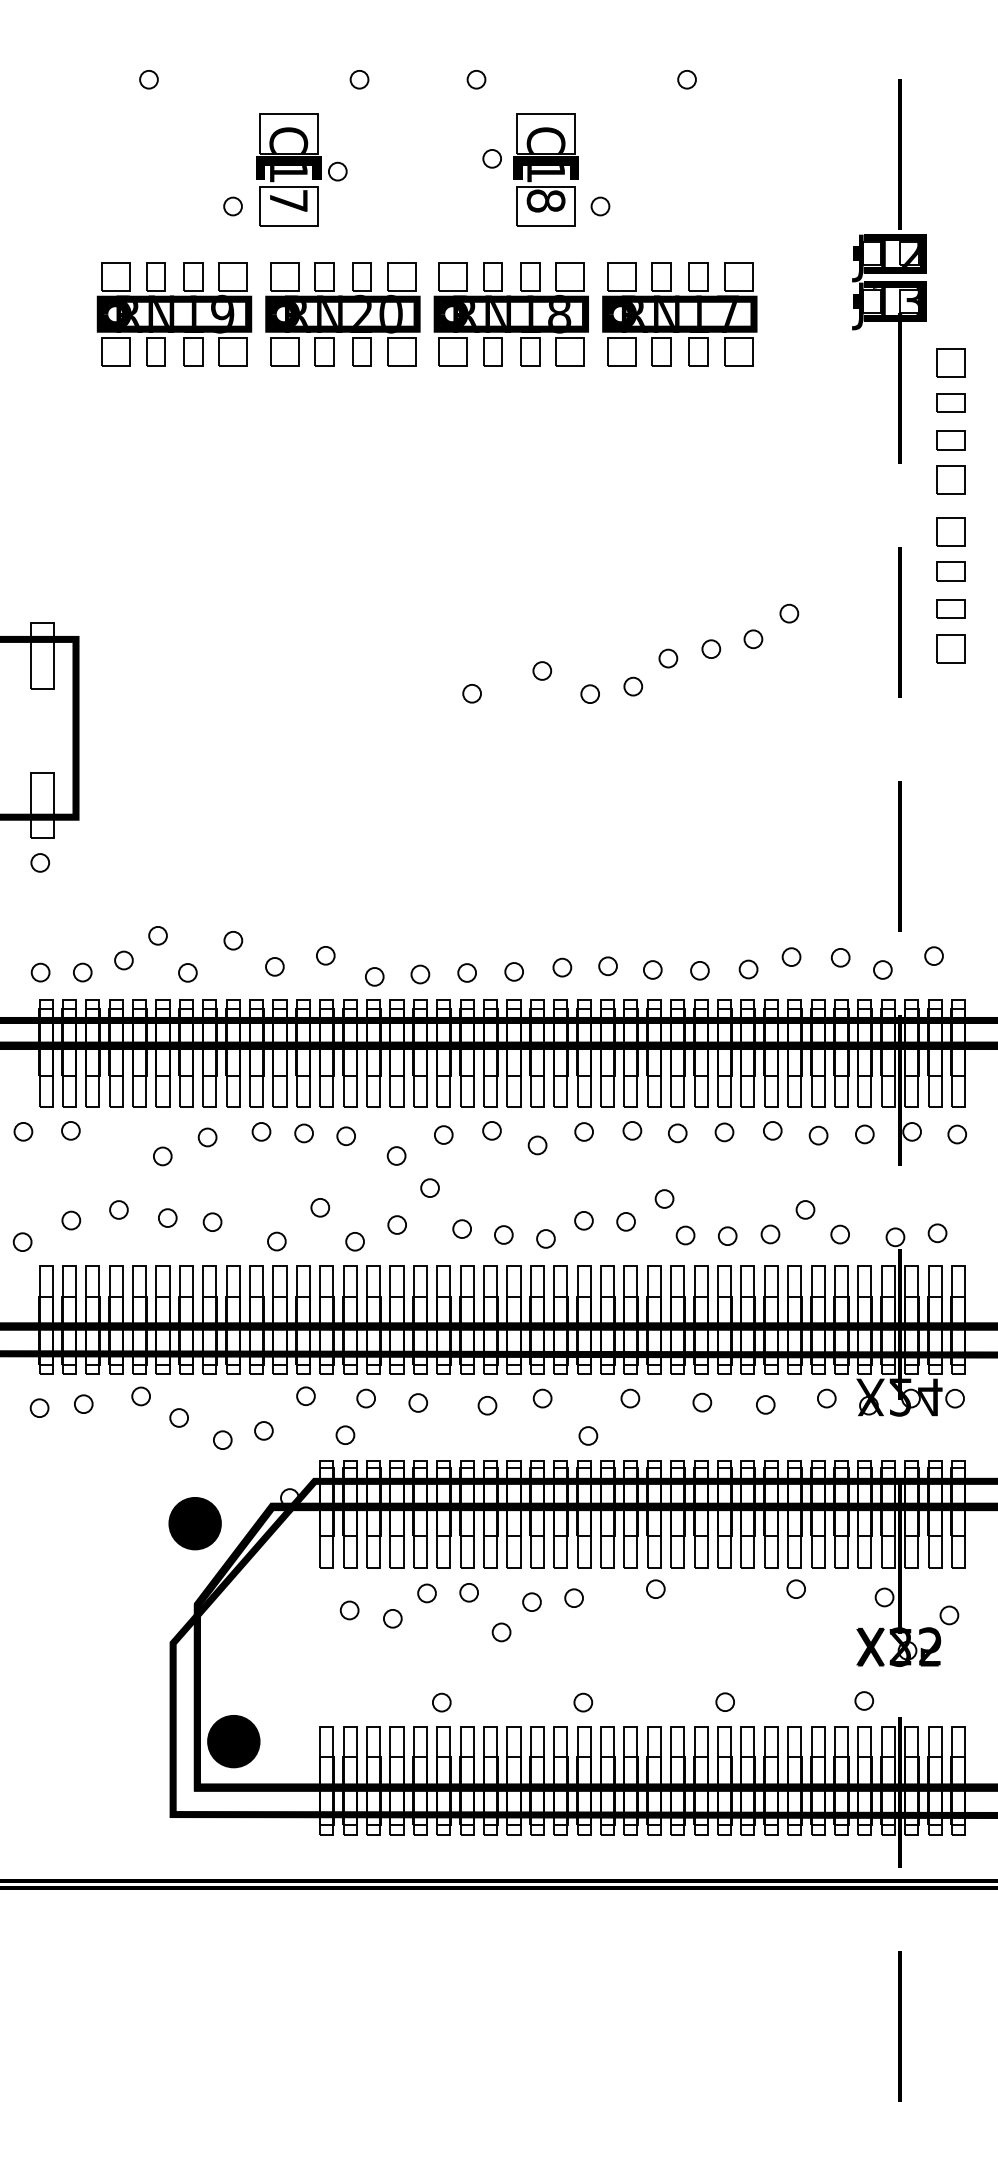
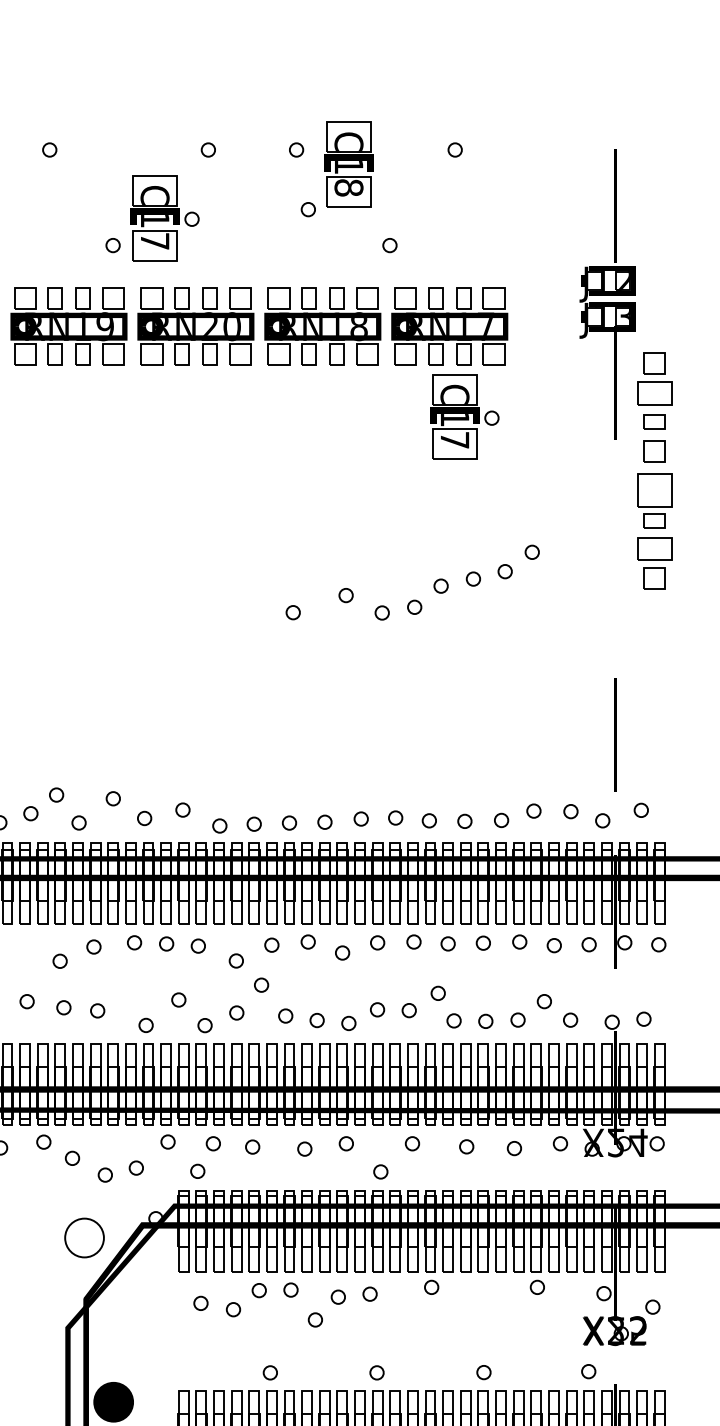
part: (545, 169) -> (348, 164), moved
part: (950, 402) -> (653, 393), size x1.6
part: (699, 433) -> (464, 416), added
part: (950, 531) -> (653, 490), size x1.6
part: (950, 608) -> (653, 548), size x1.6
line: (899, 622) -> (615, 558), removed
fill: (194, 1523) -> (84, 1237), removed

